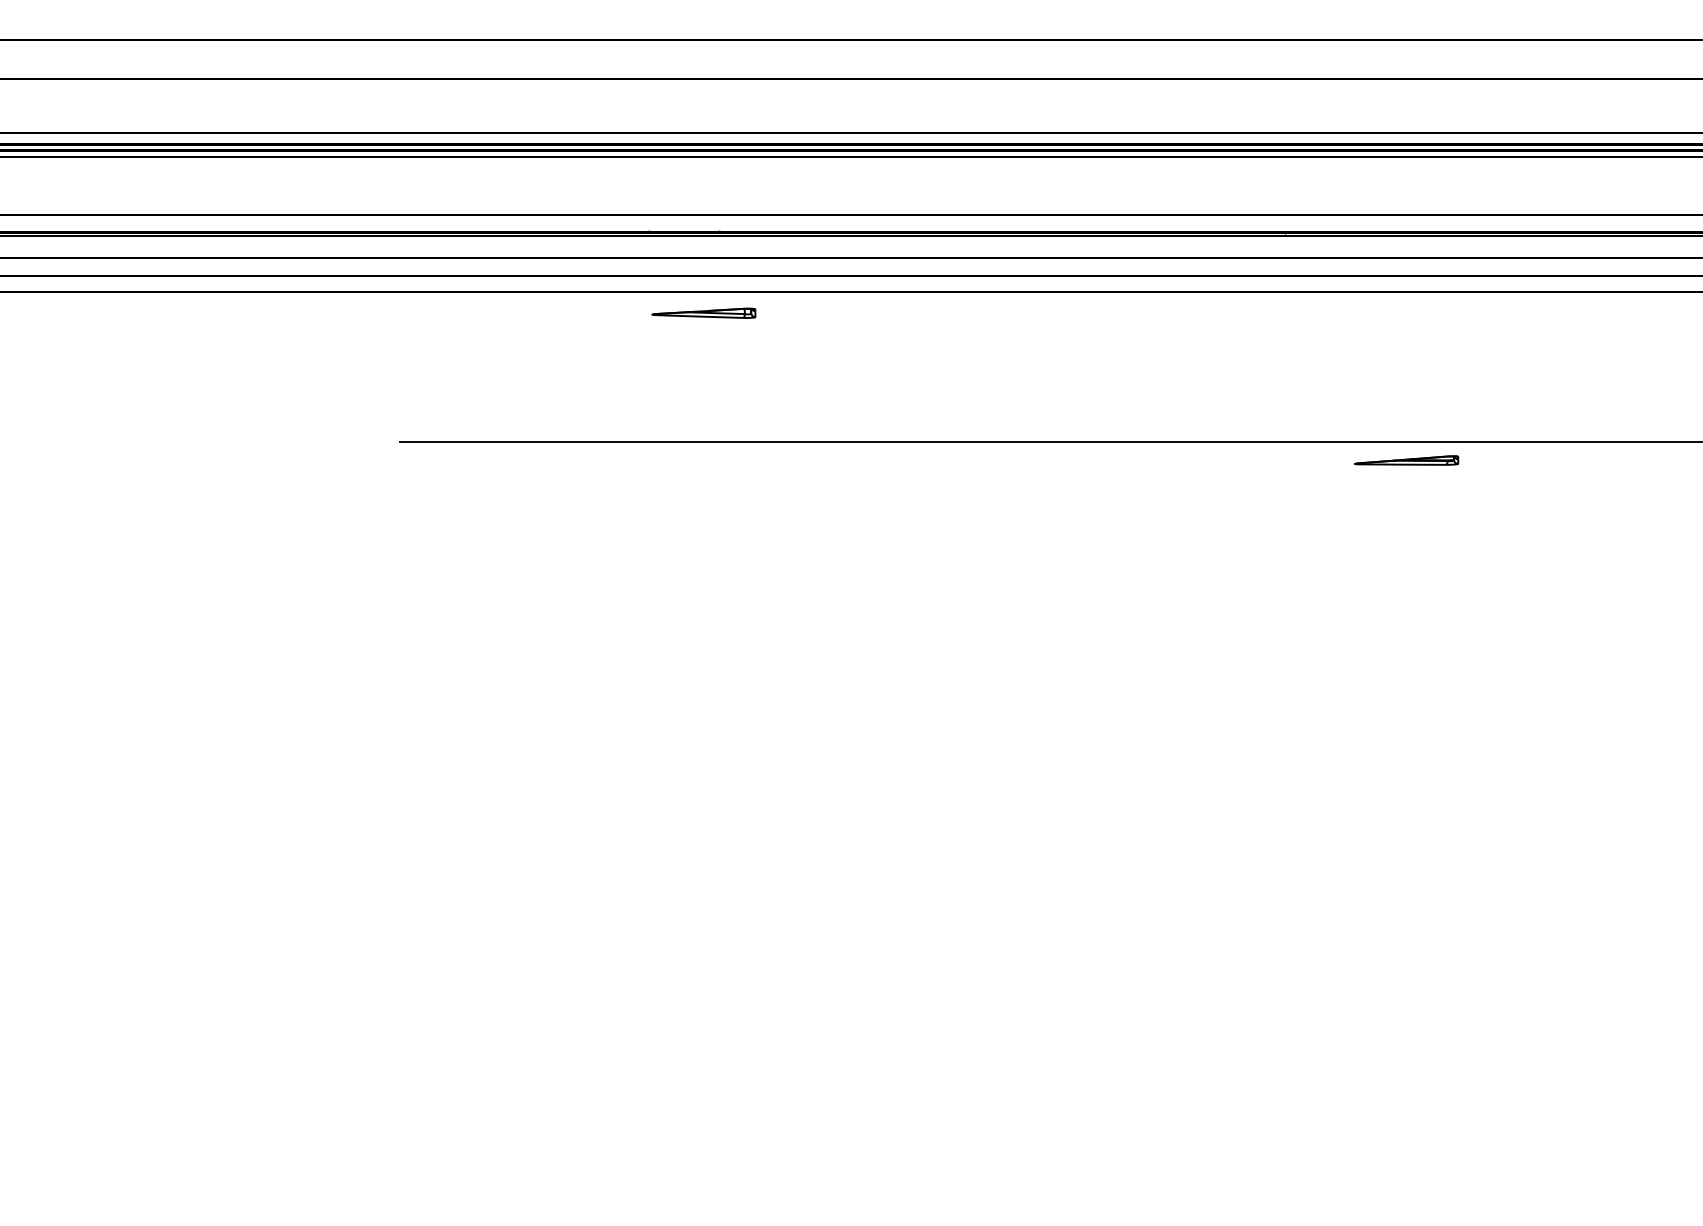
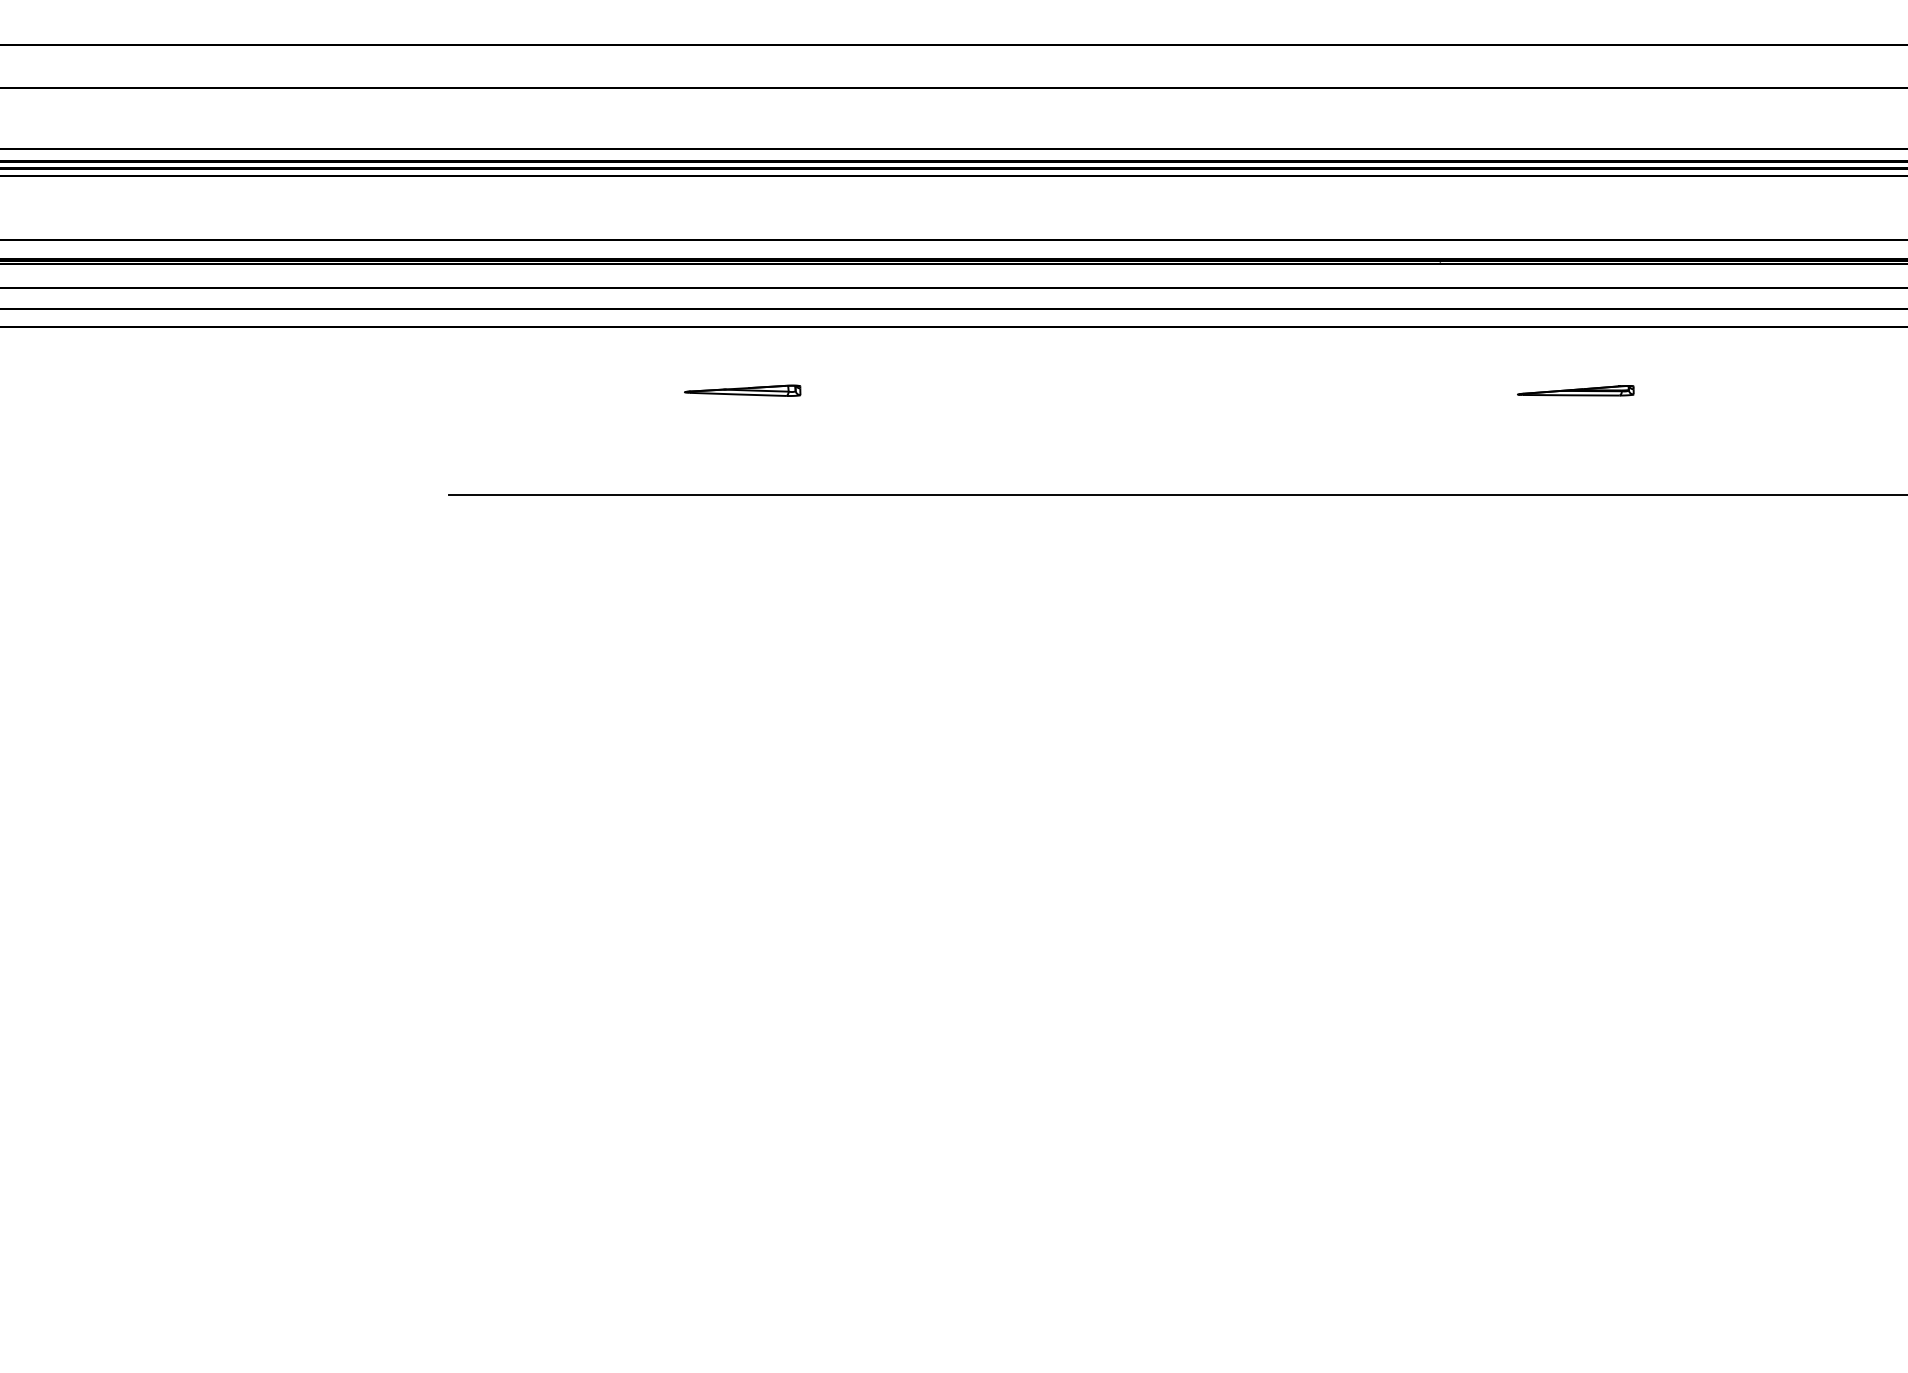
part: (703, 313) -> (742, 390), moved
part: (1406, 460) -> (1575, 390), moved

